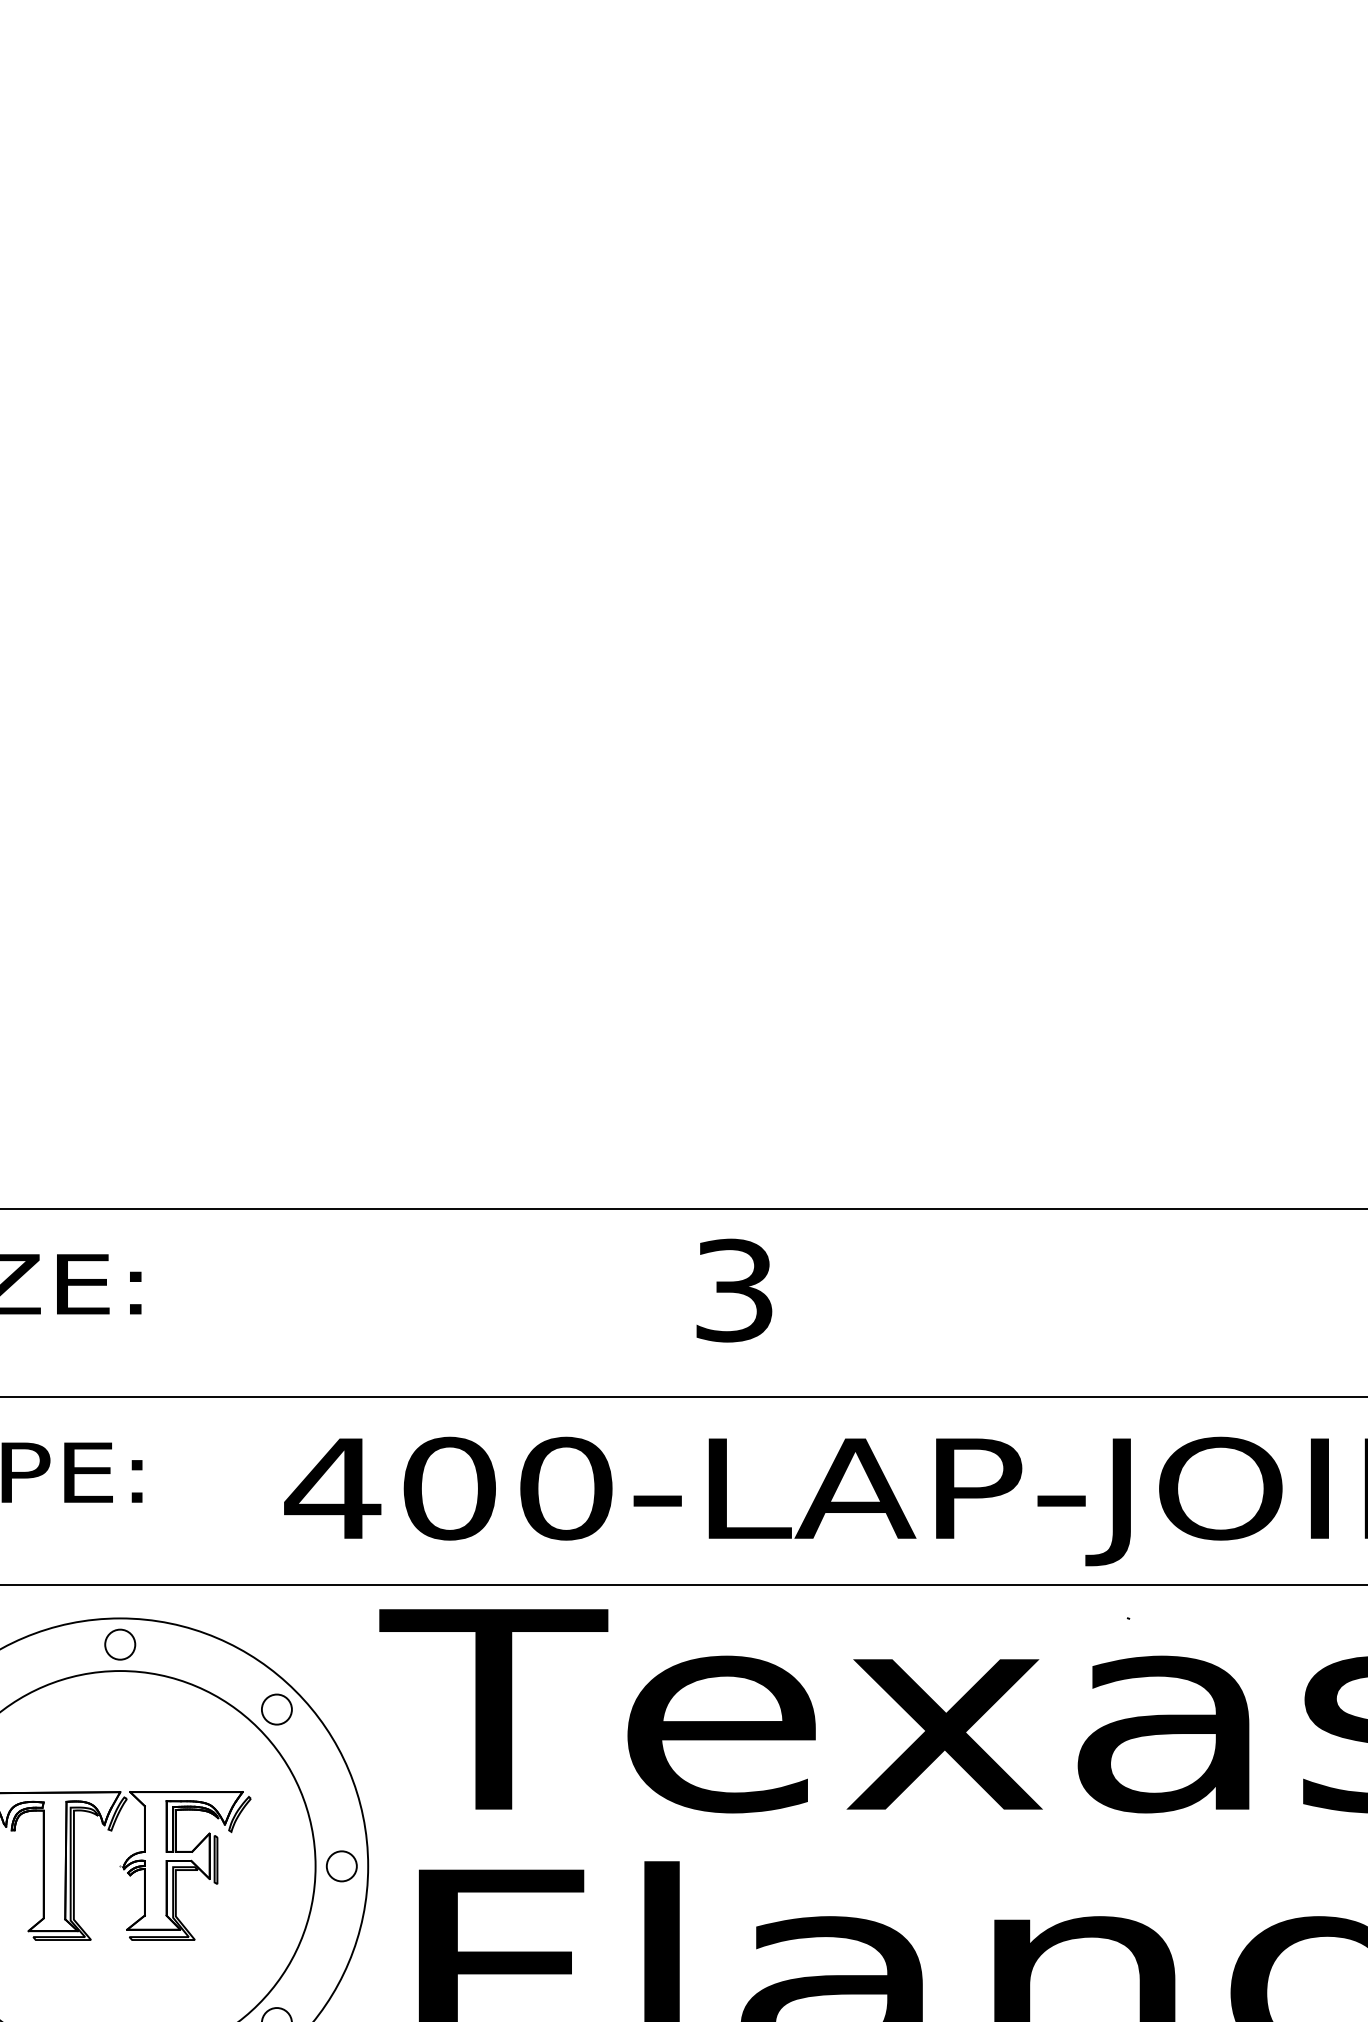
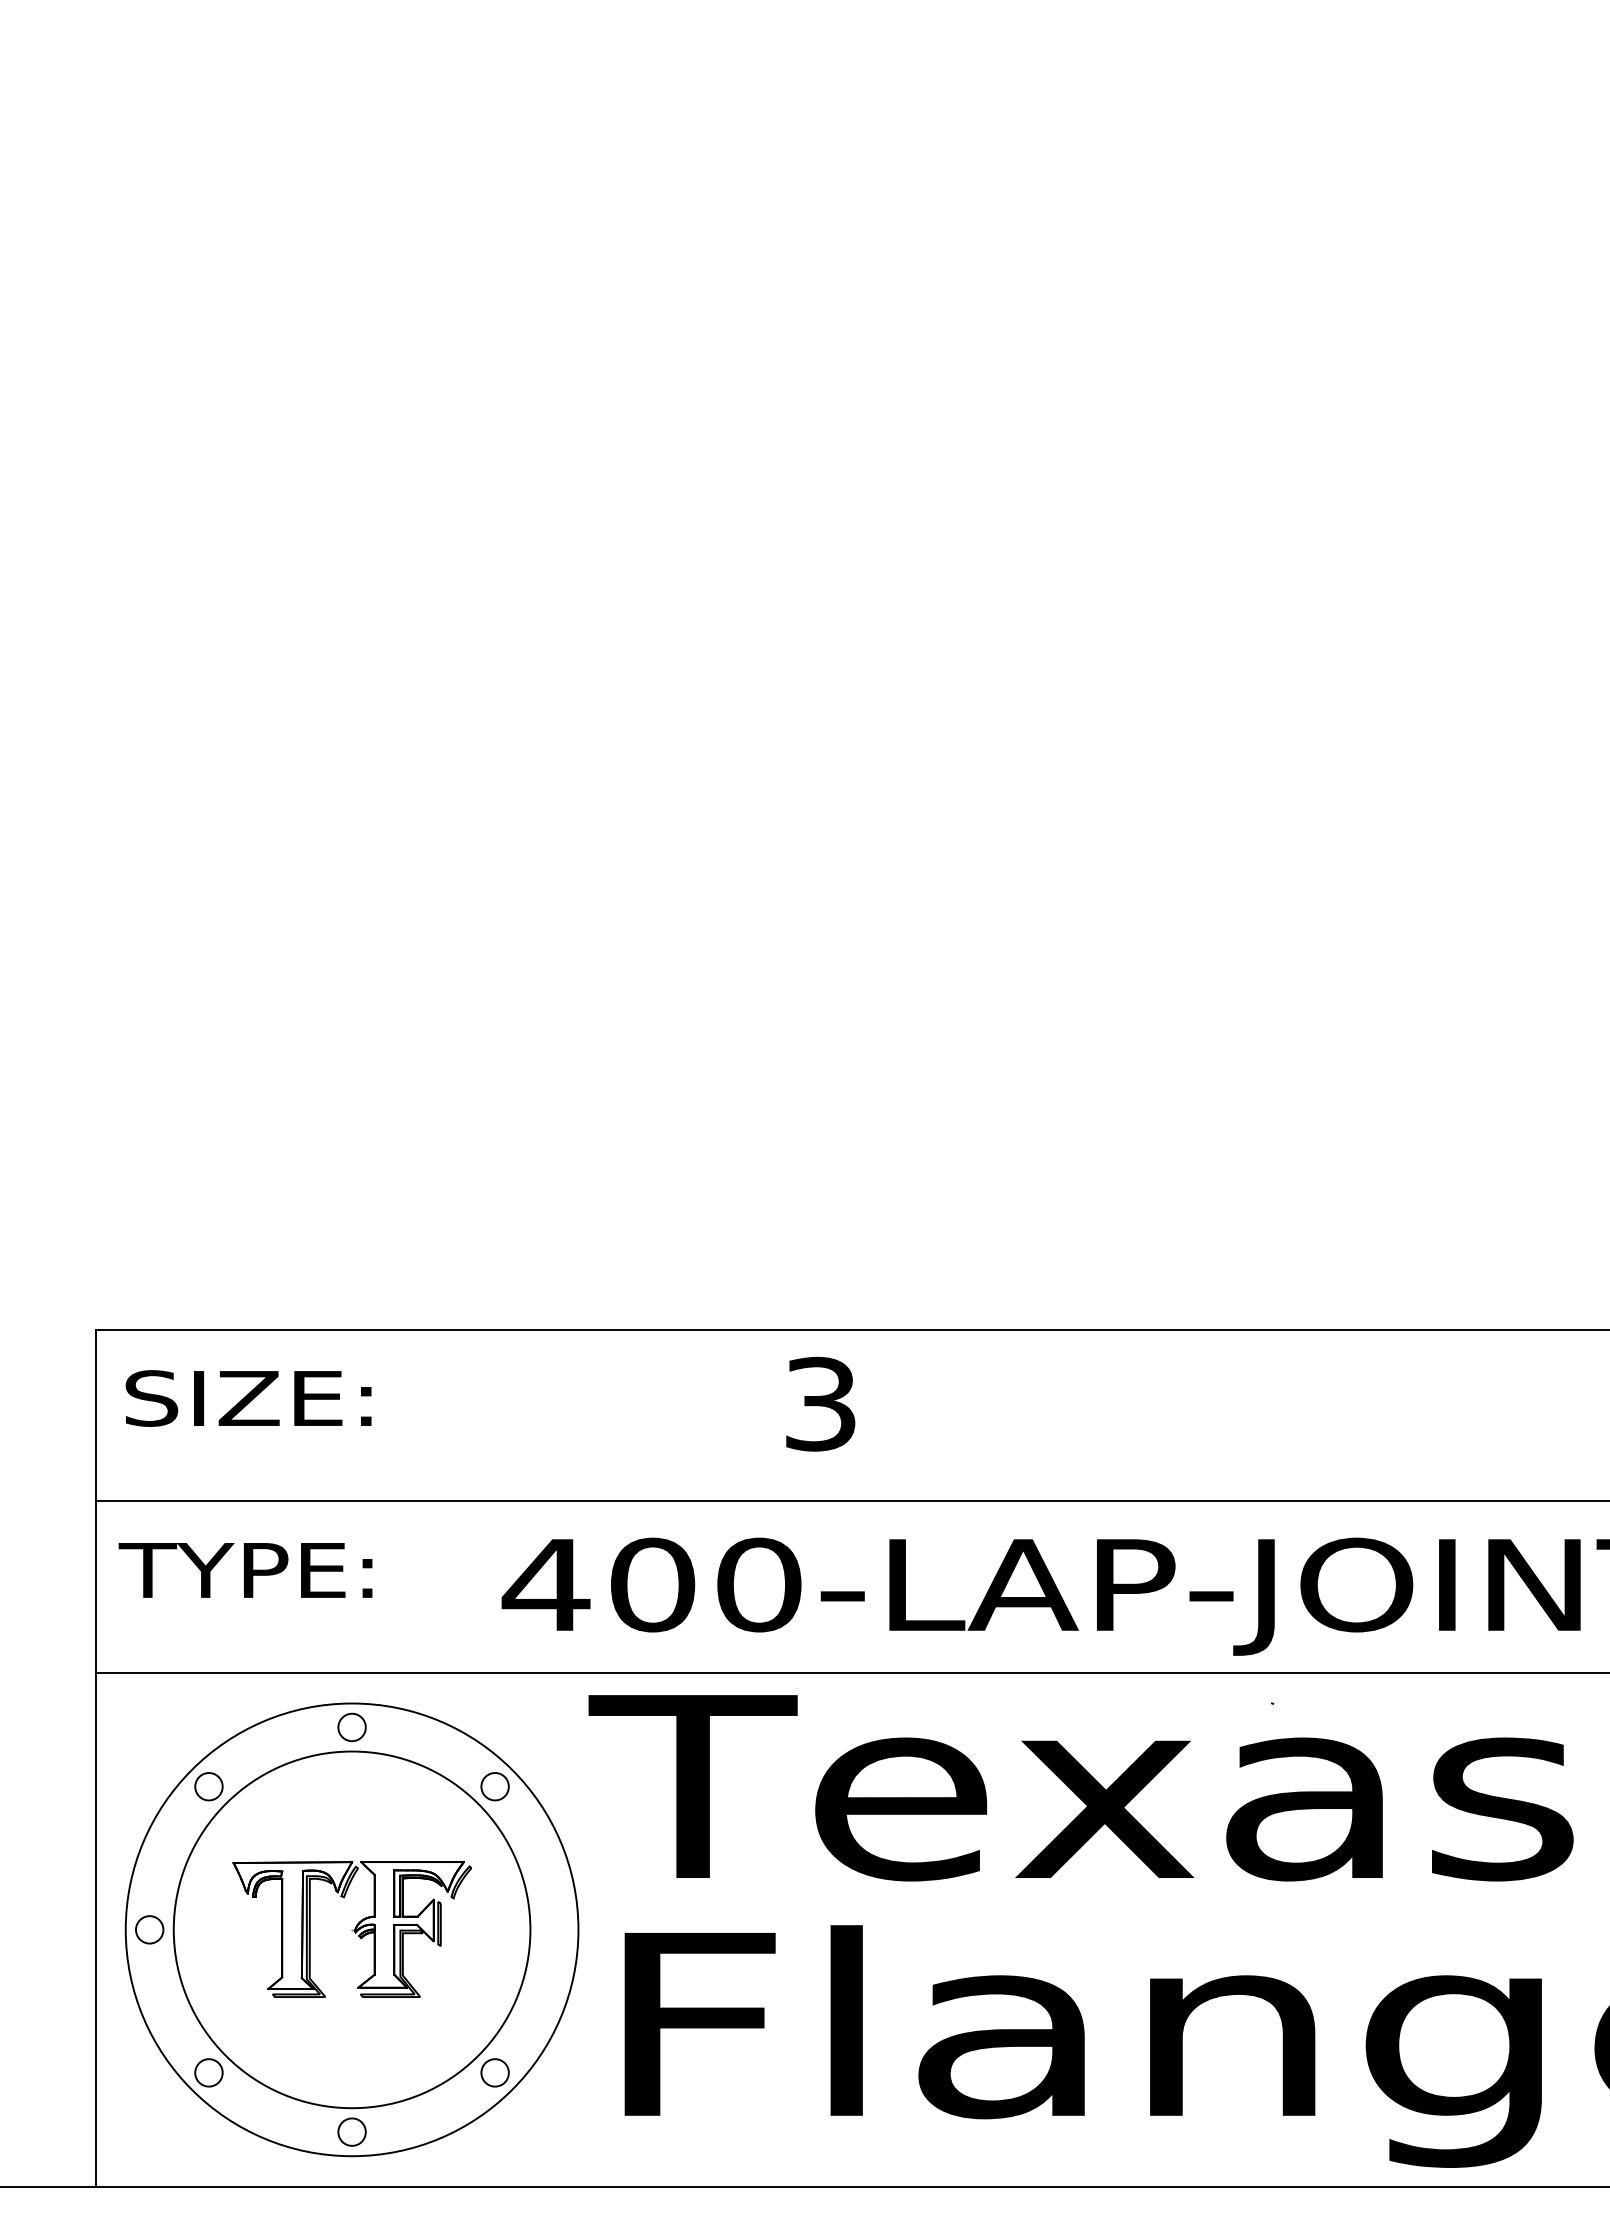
text: (734, 1289) -> (820, 1403), moved
circle: (340, 1865) -> (553, 1929), removed

